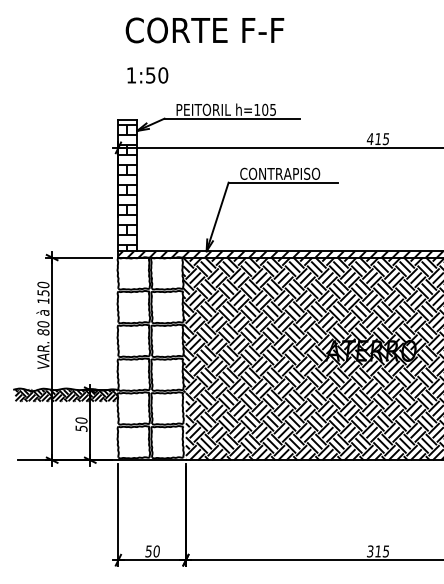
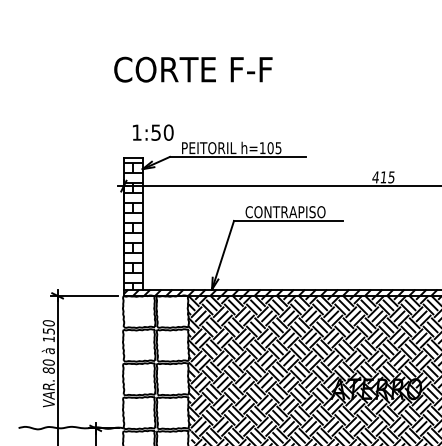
text: (204, 30) -> (192, 69), moved
text: (147, 75) -> (152, 132), moved
hatch: (66, 394) -> (71, 432), removed

